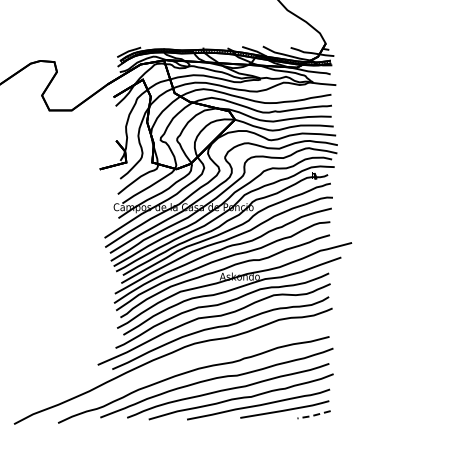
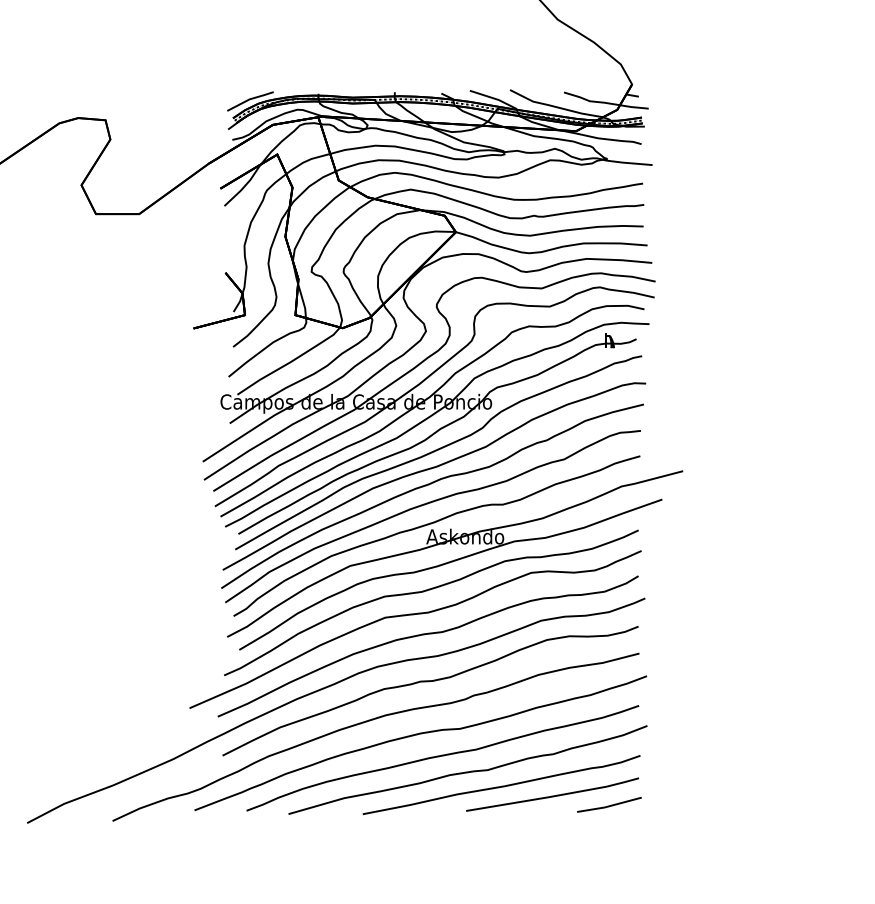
curve: (221, 351) -> (429, 682), added
line: (313, 415) -> (608, 806), dashed -> solid

